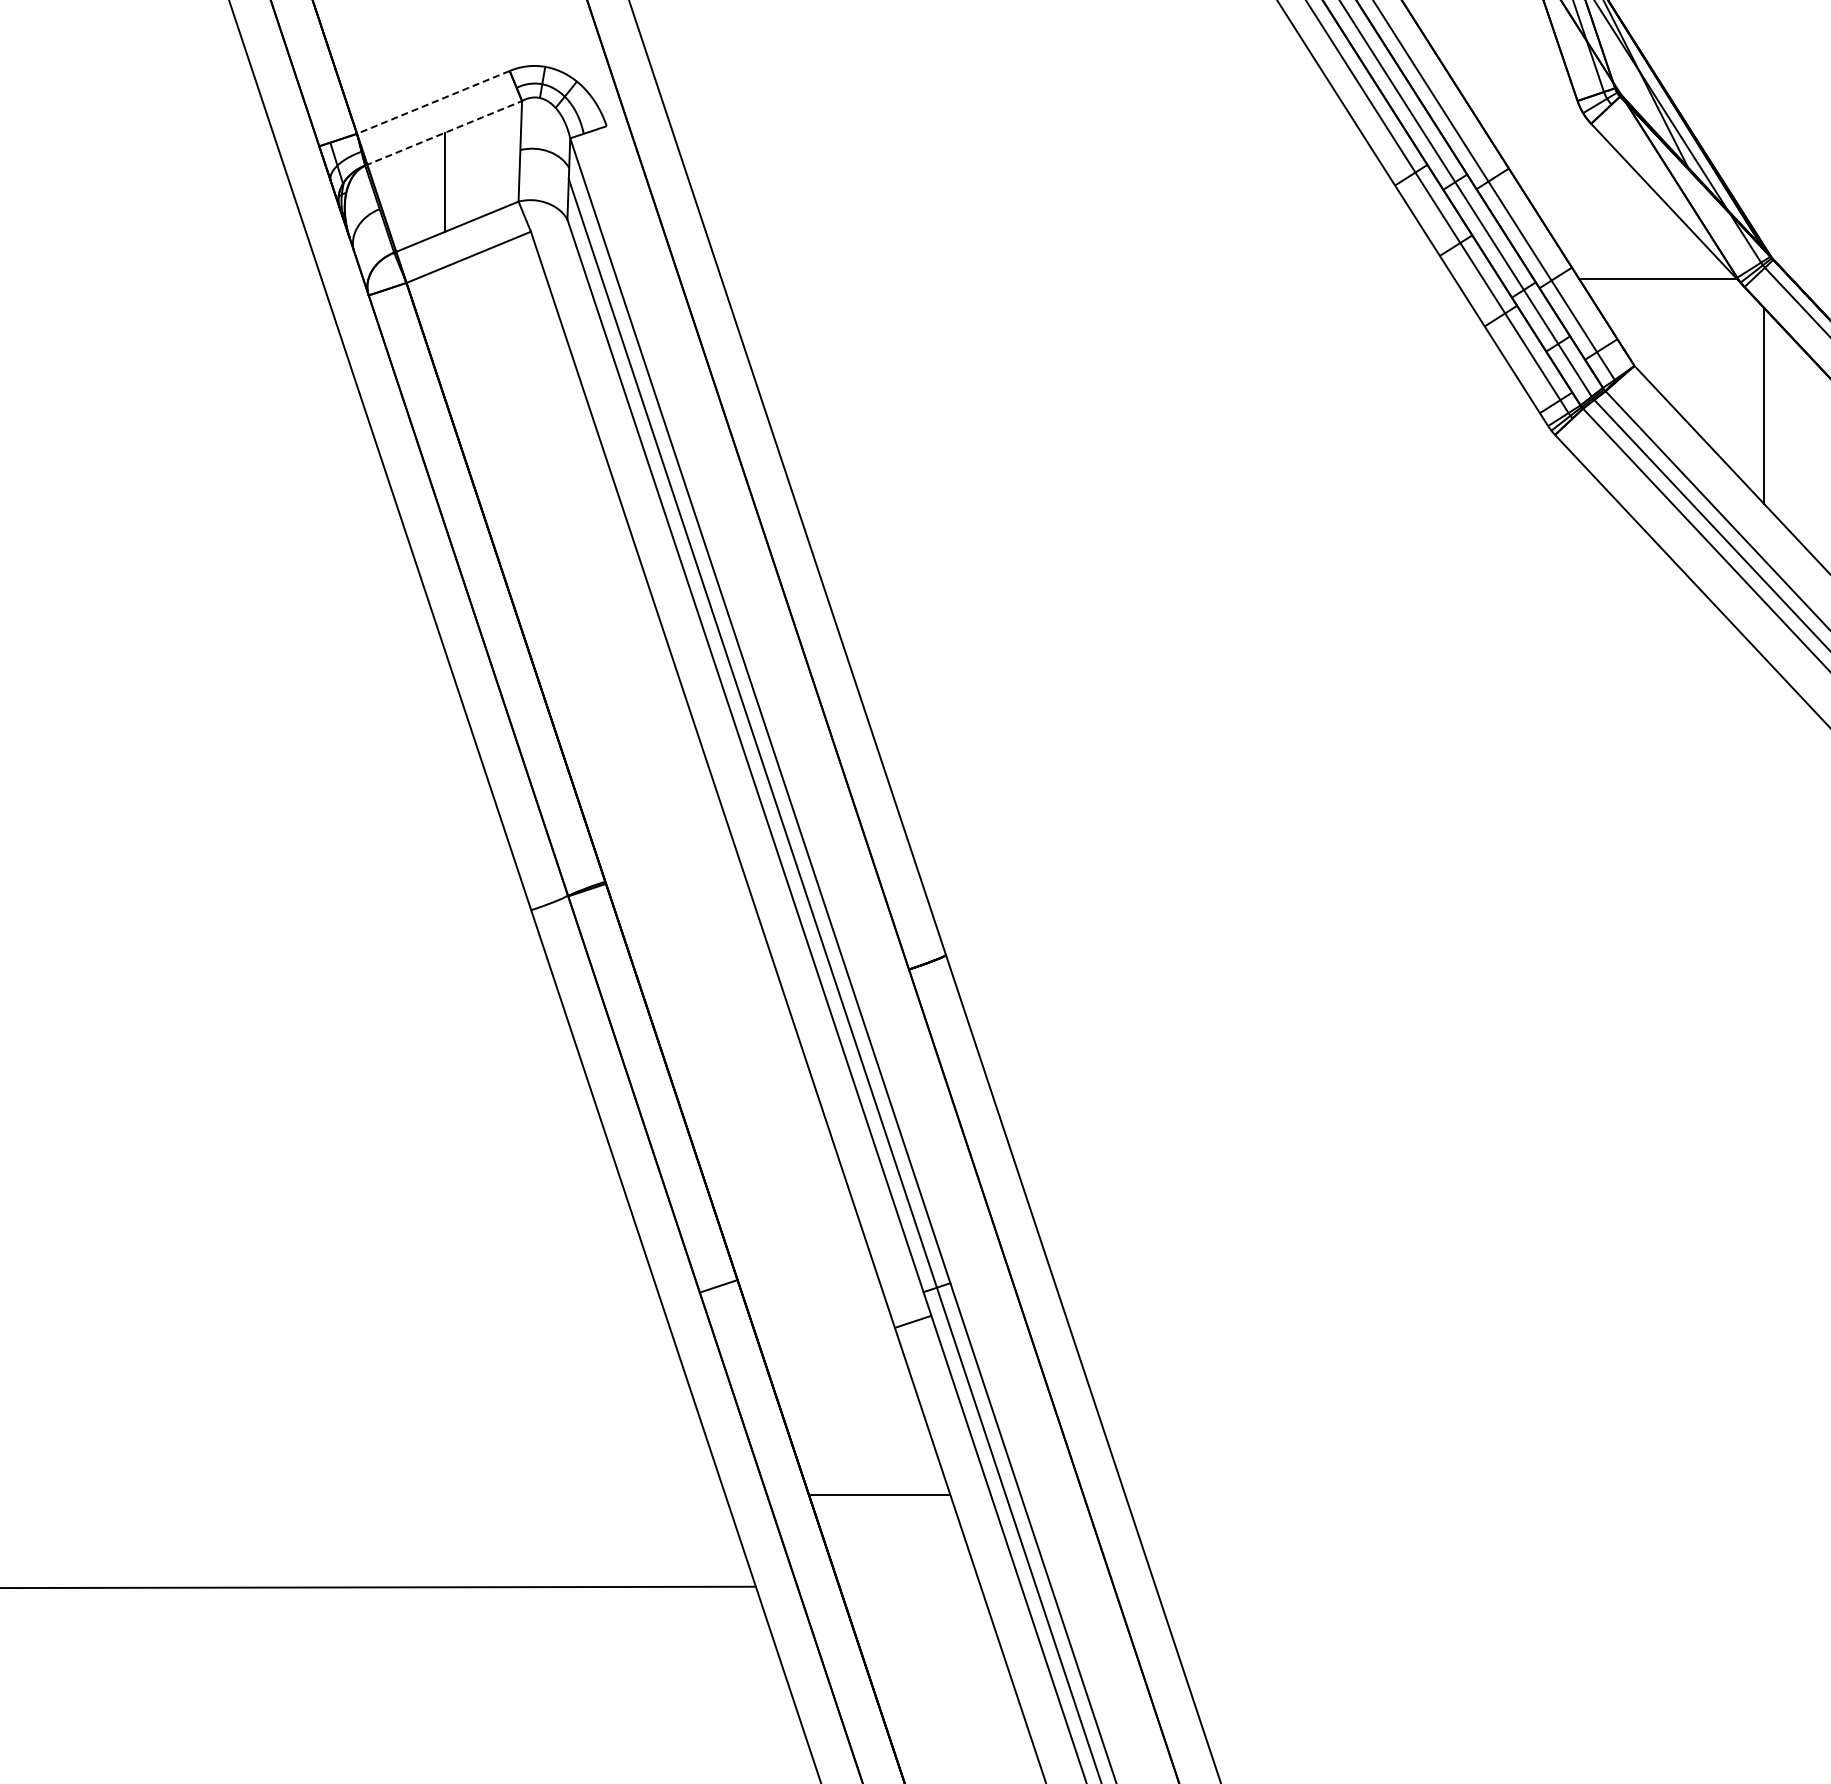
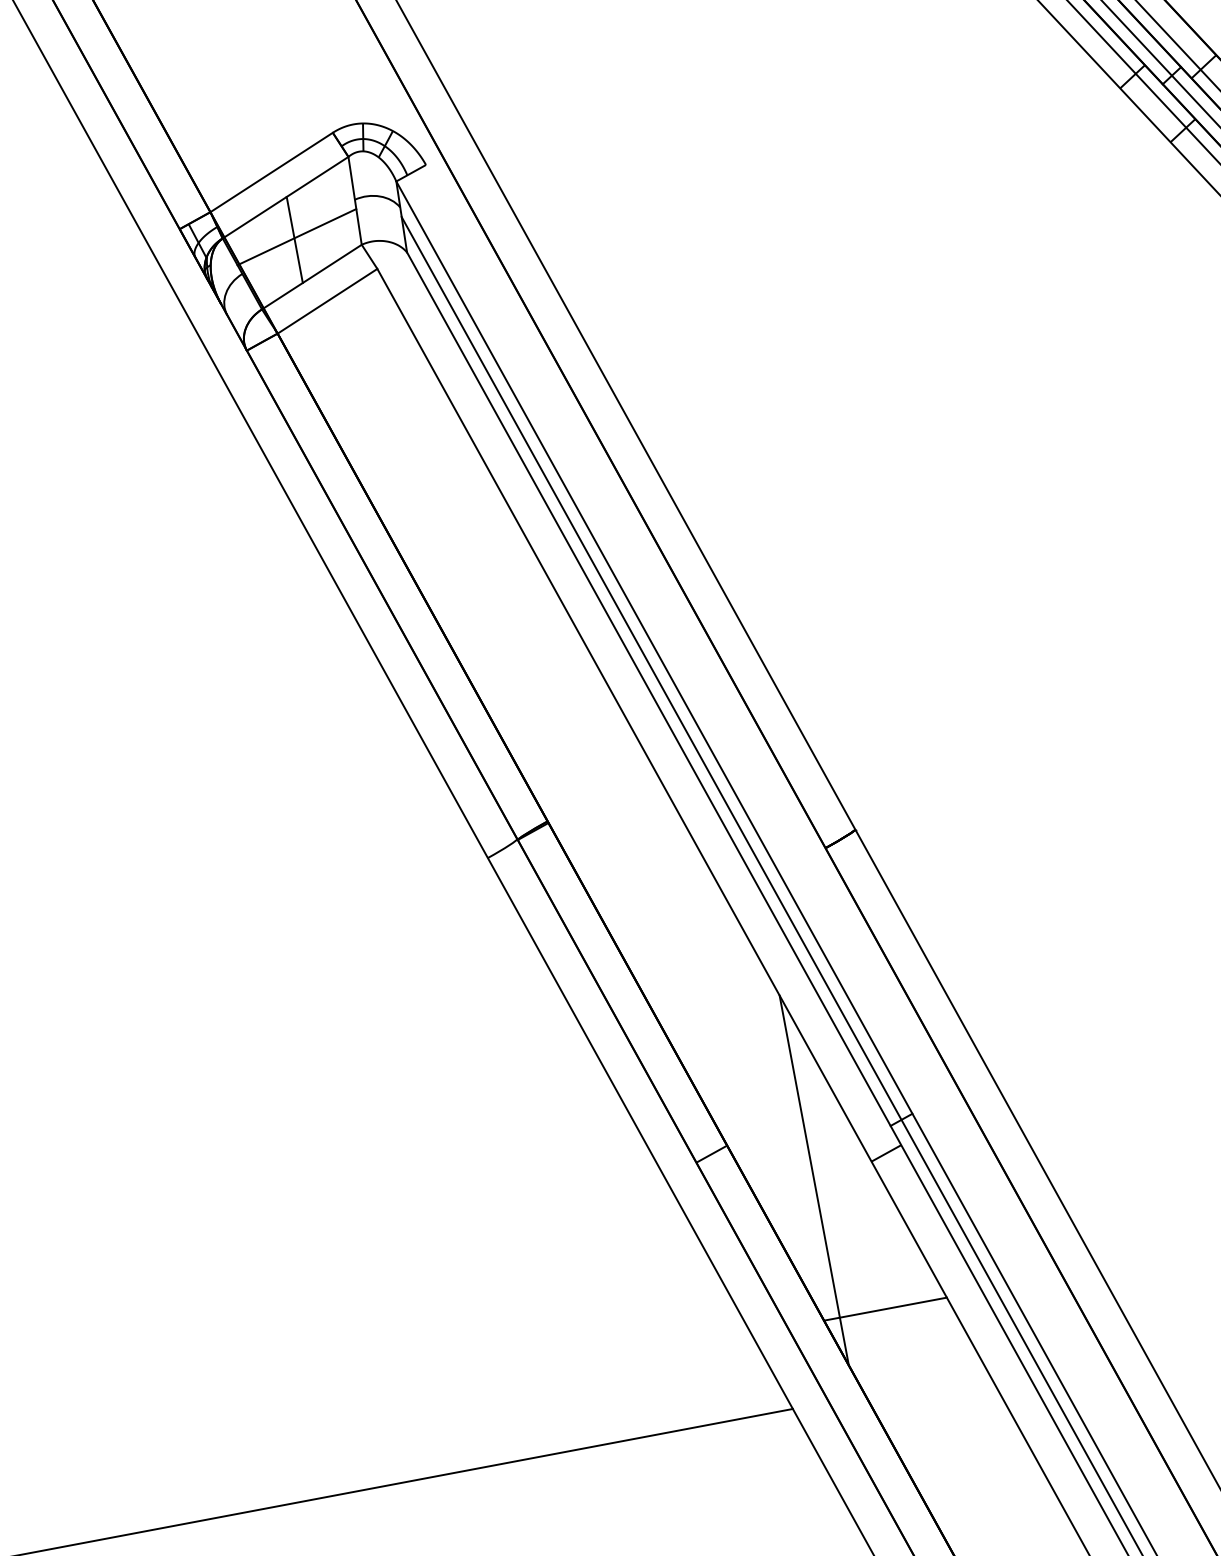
line: (433, 102) -> (271, 172), dashed -> solid
line: (443, 133) -> (285, 197), dashed -> solid
line: (447, 179) -> (296, 237), added
line: (827, 1337) -> (814, 1180), added

